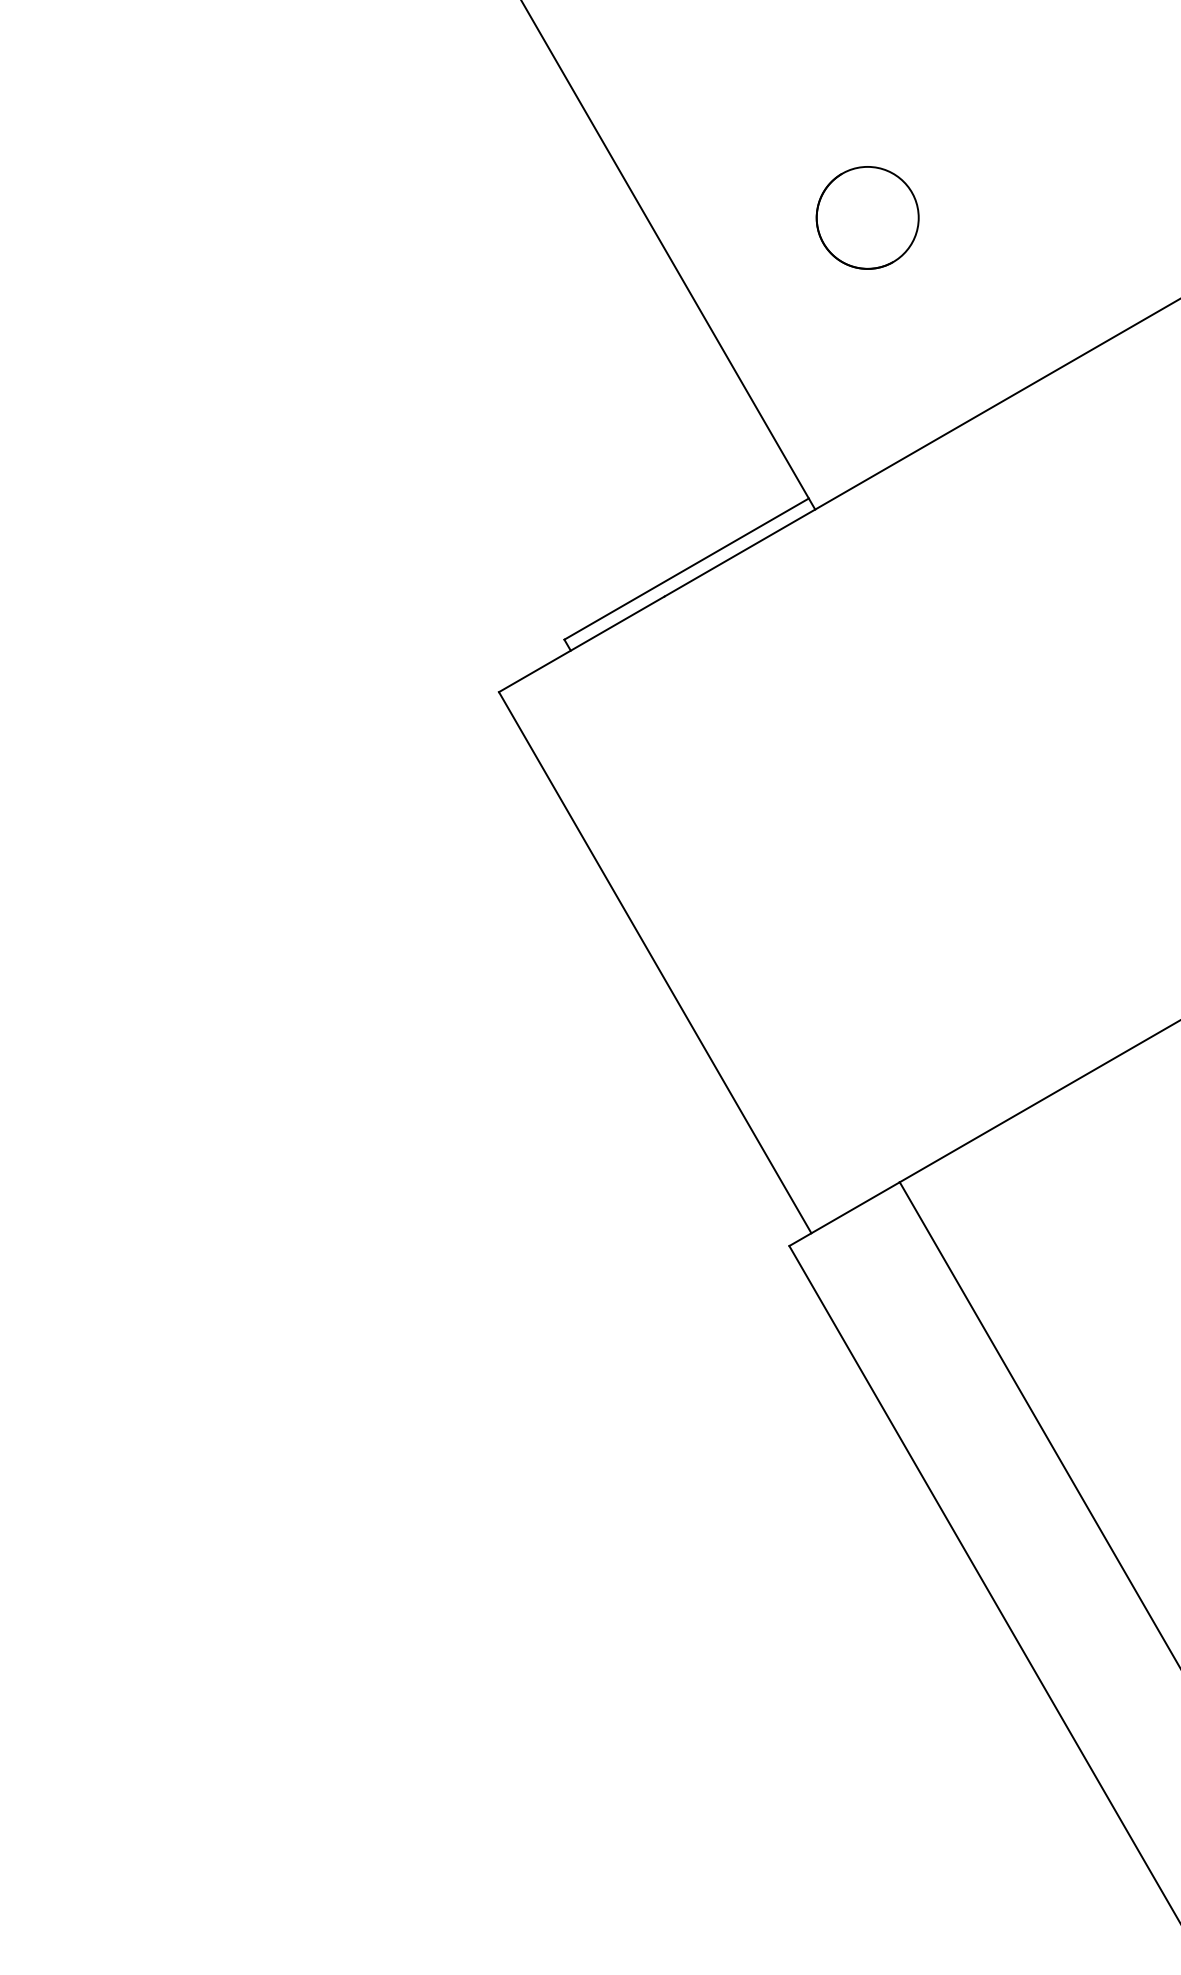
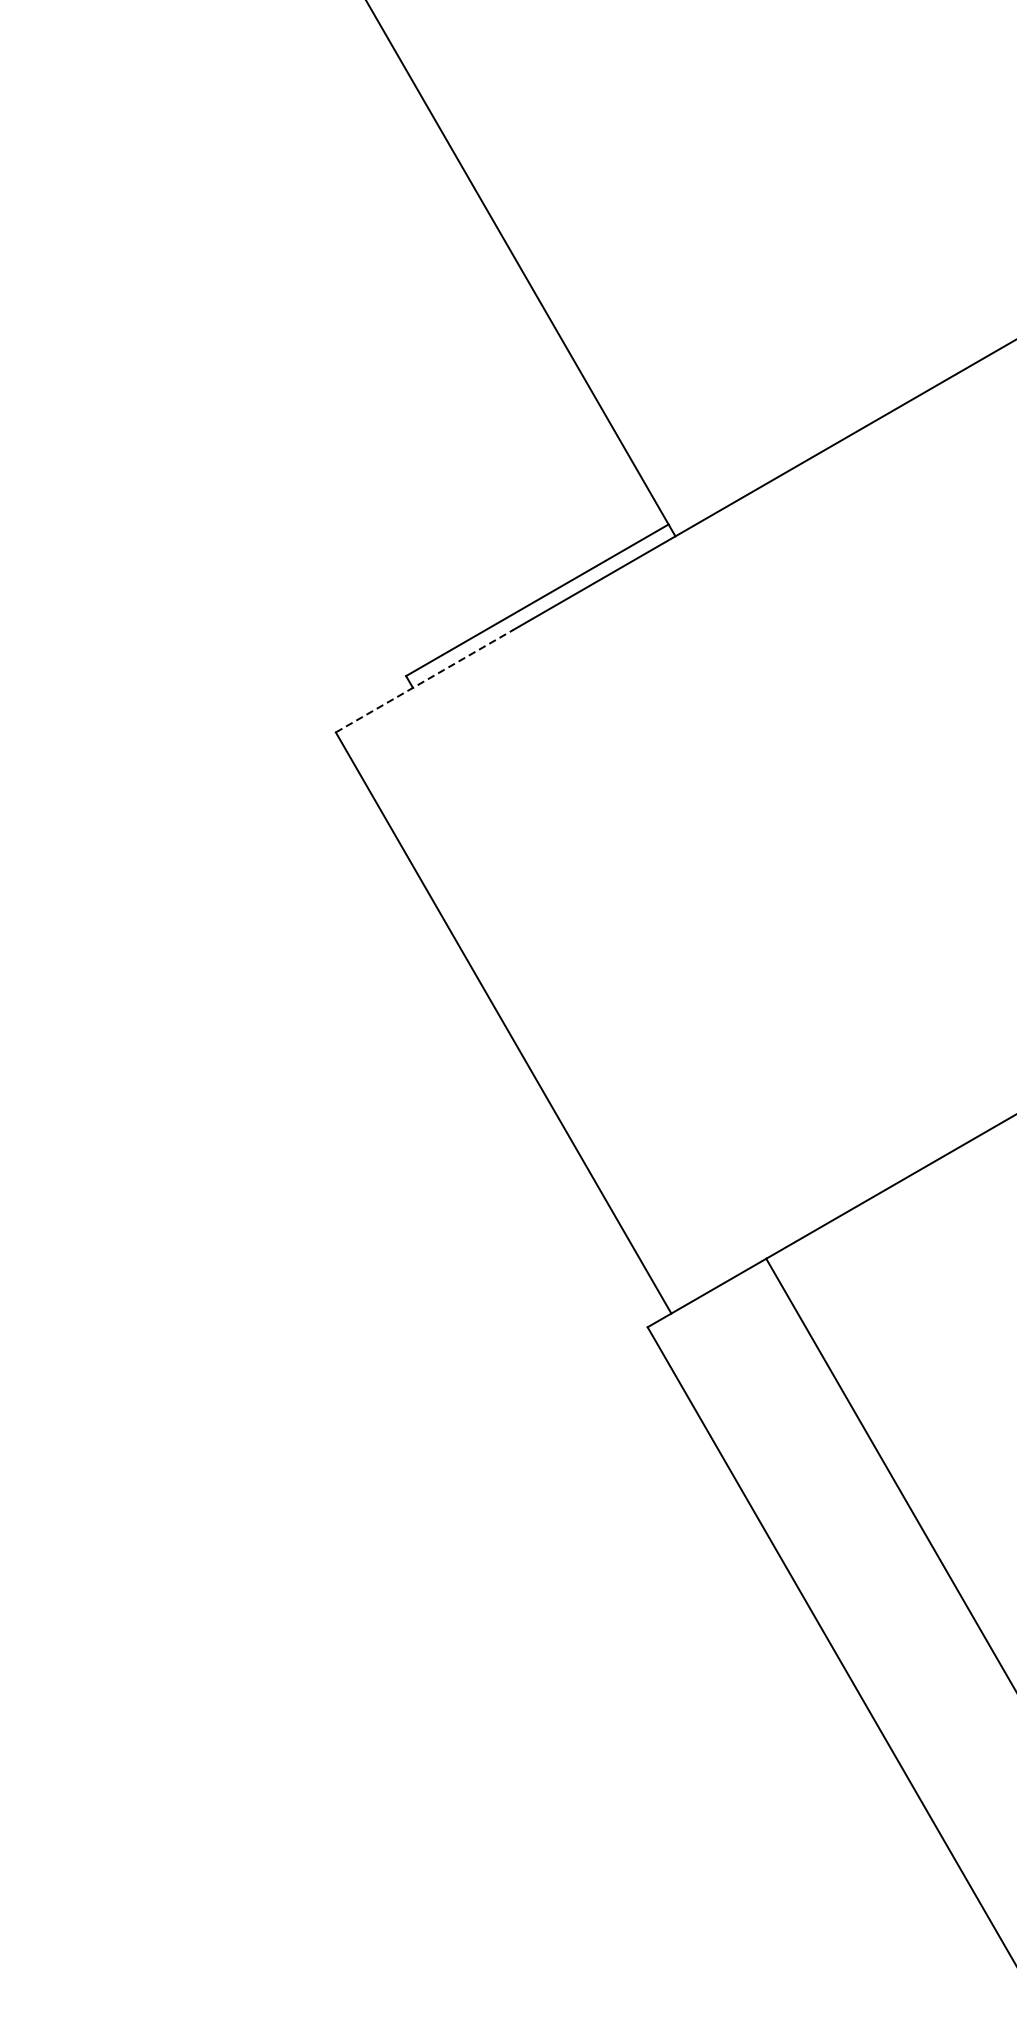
circle: (867, 217) -> (731, 222), removed
line: (581, 644) -> (424, 681), solid -> dashed

